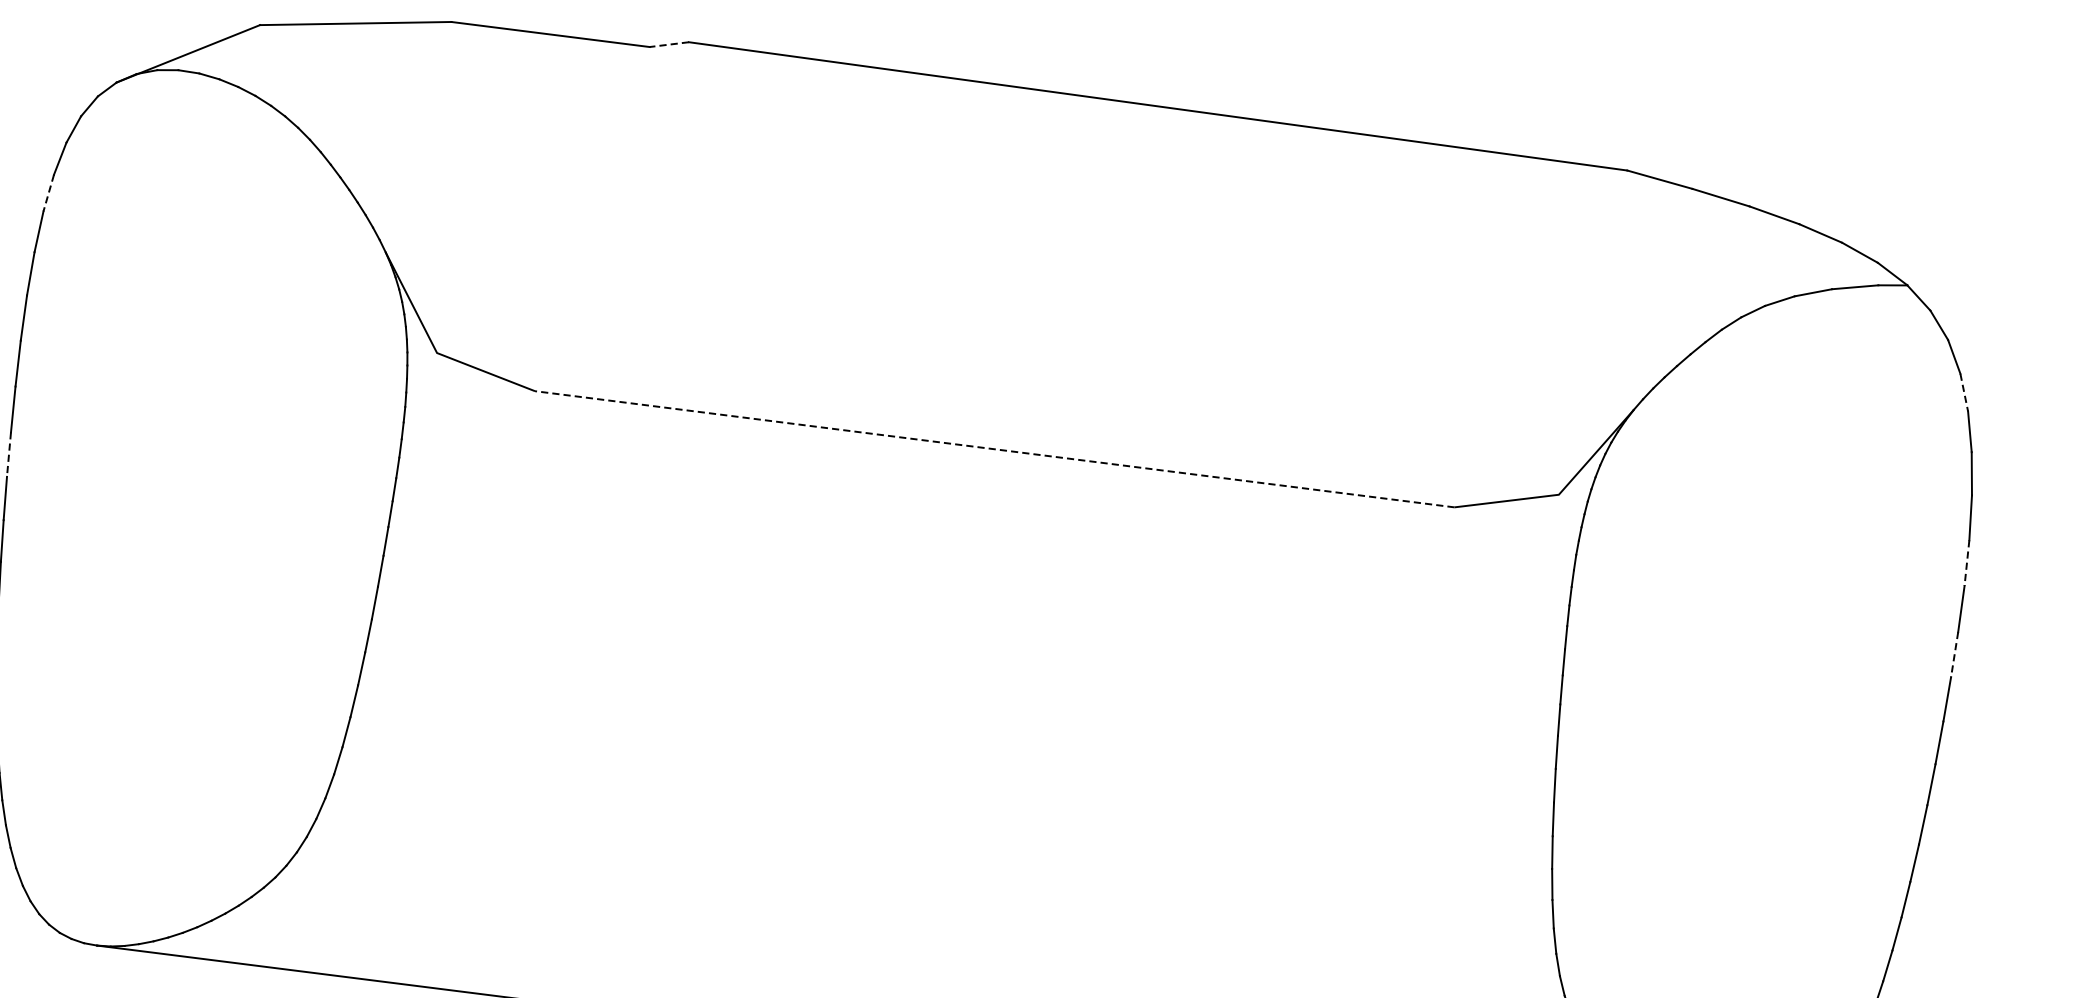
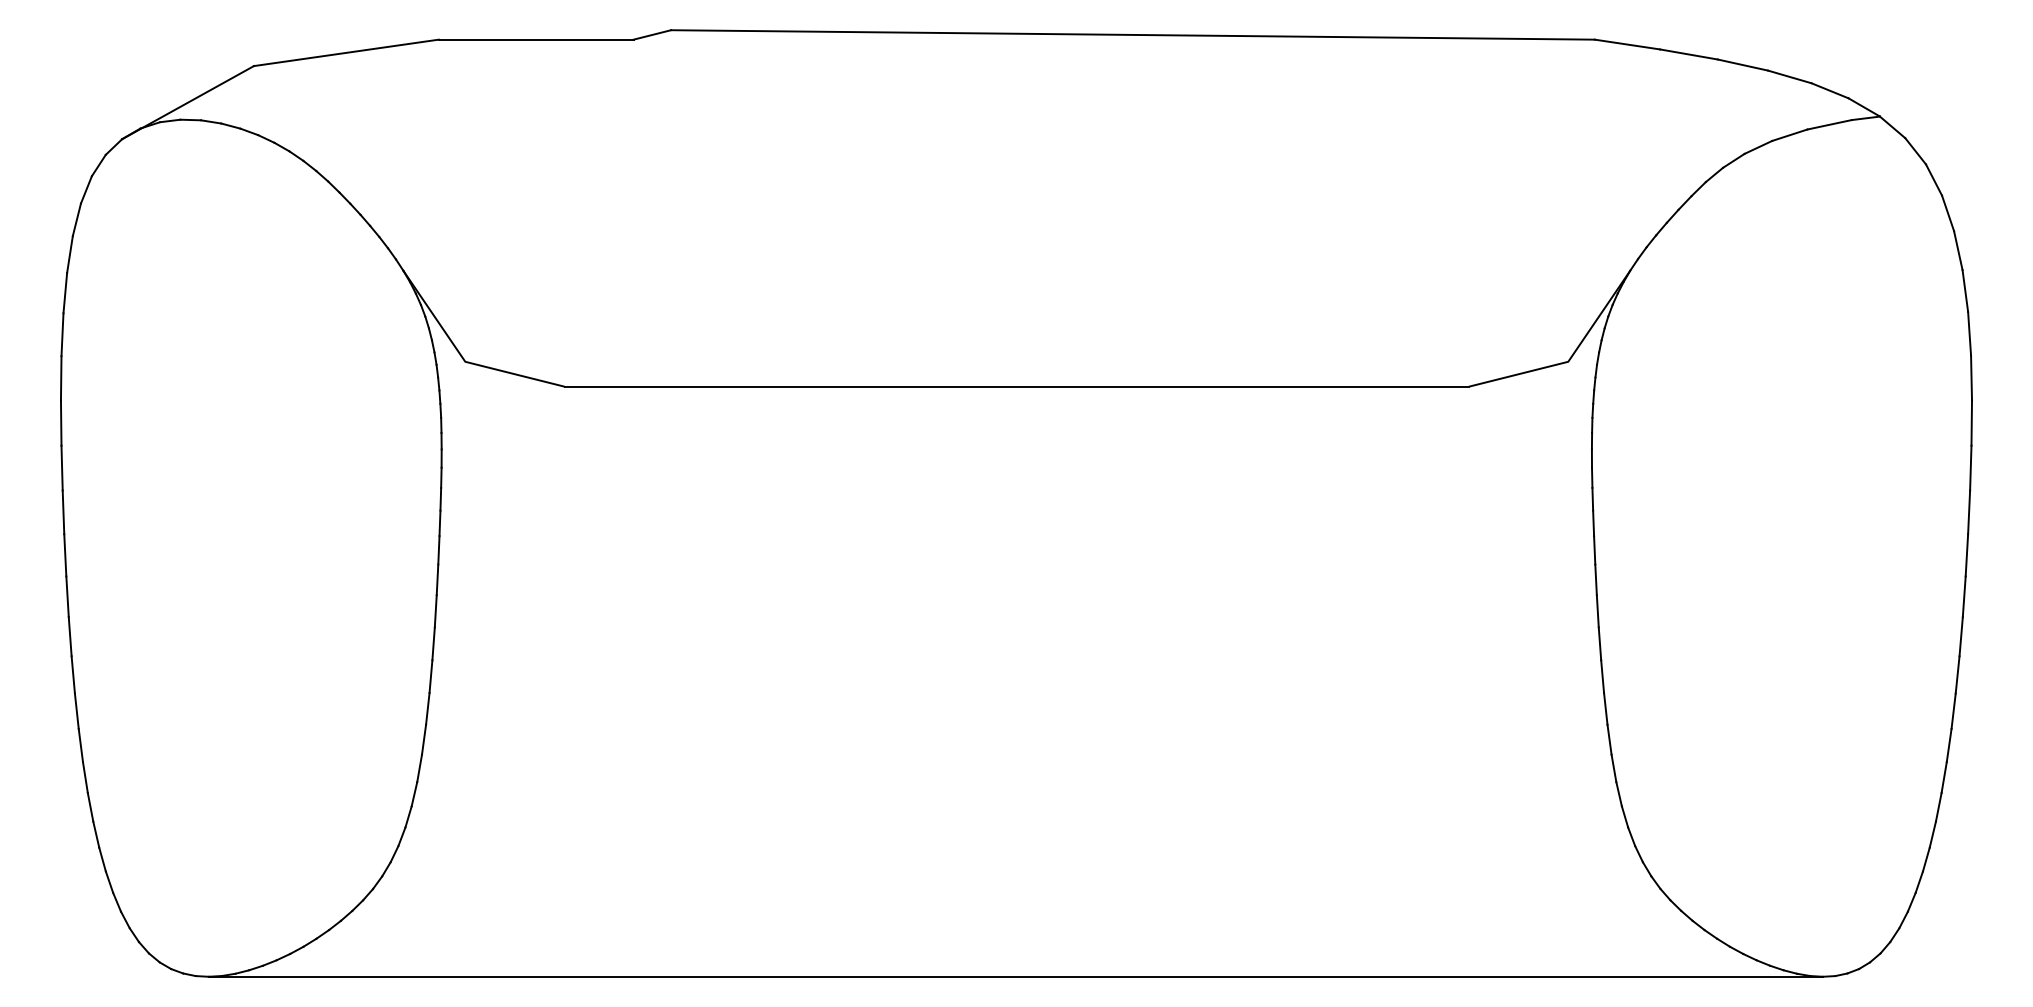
line: (668, 45) -> (651, 35), dashed -> solid
line: (48, 193) -> (69, 254), dashed -> solid
line: (1964, 392) -> (1948, 213), dashed -> solid
line: (994, 448) -> (1016, 386), dashed -> solid
line: (9, 454) -> (63, 512), dashed -> solid
line: (1966, 563) -> (1971, 378), dashed -> solid
line: (1954, 654) -> (1970, 468), dashed -> solid

